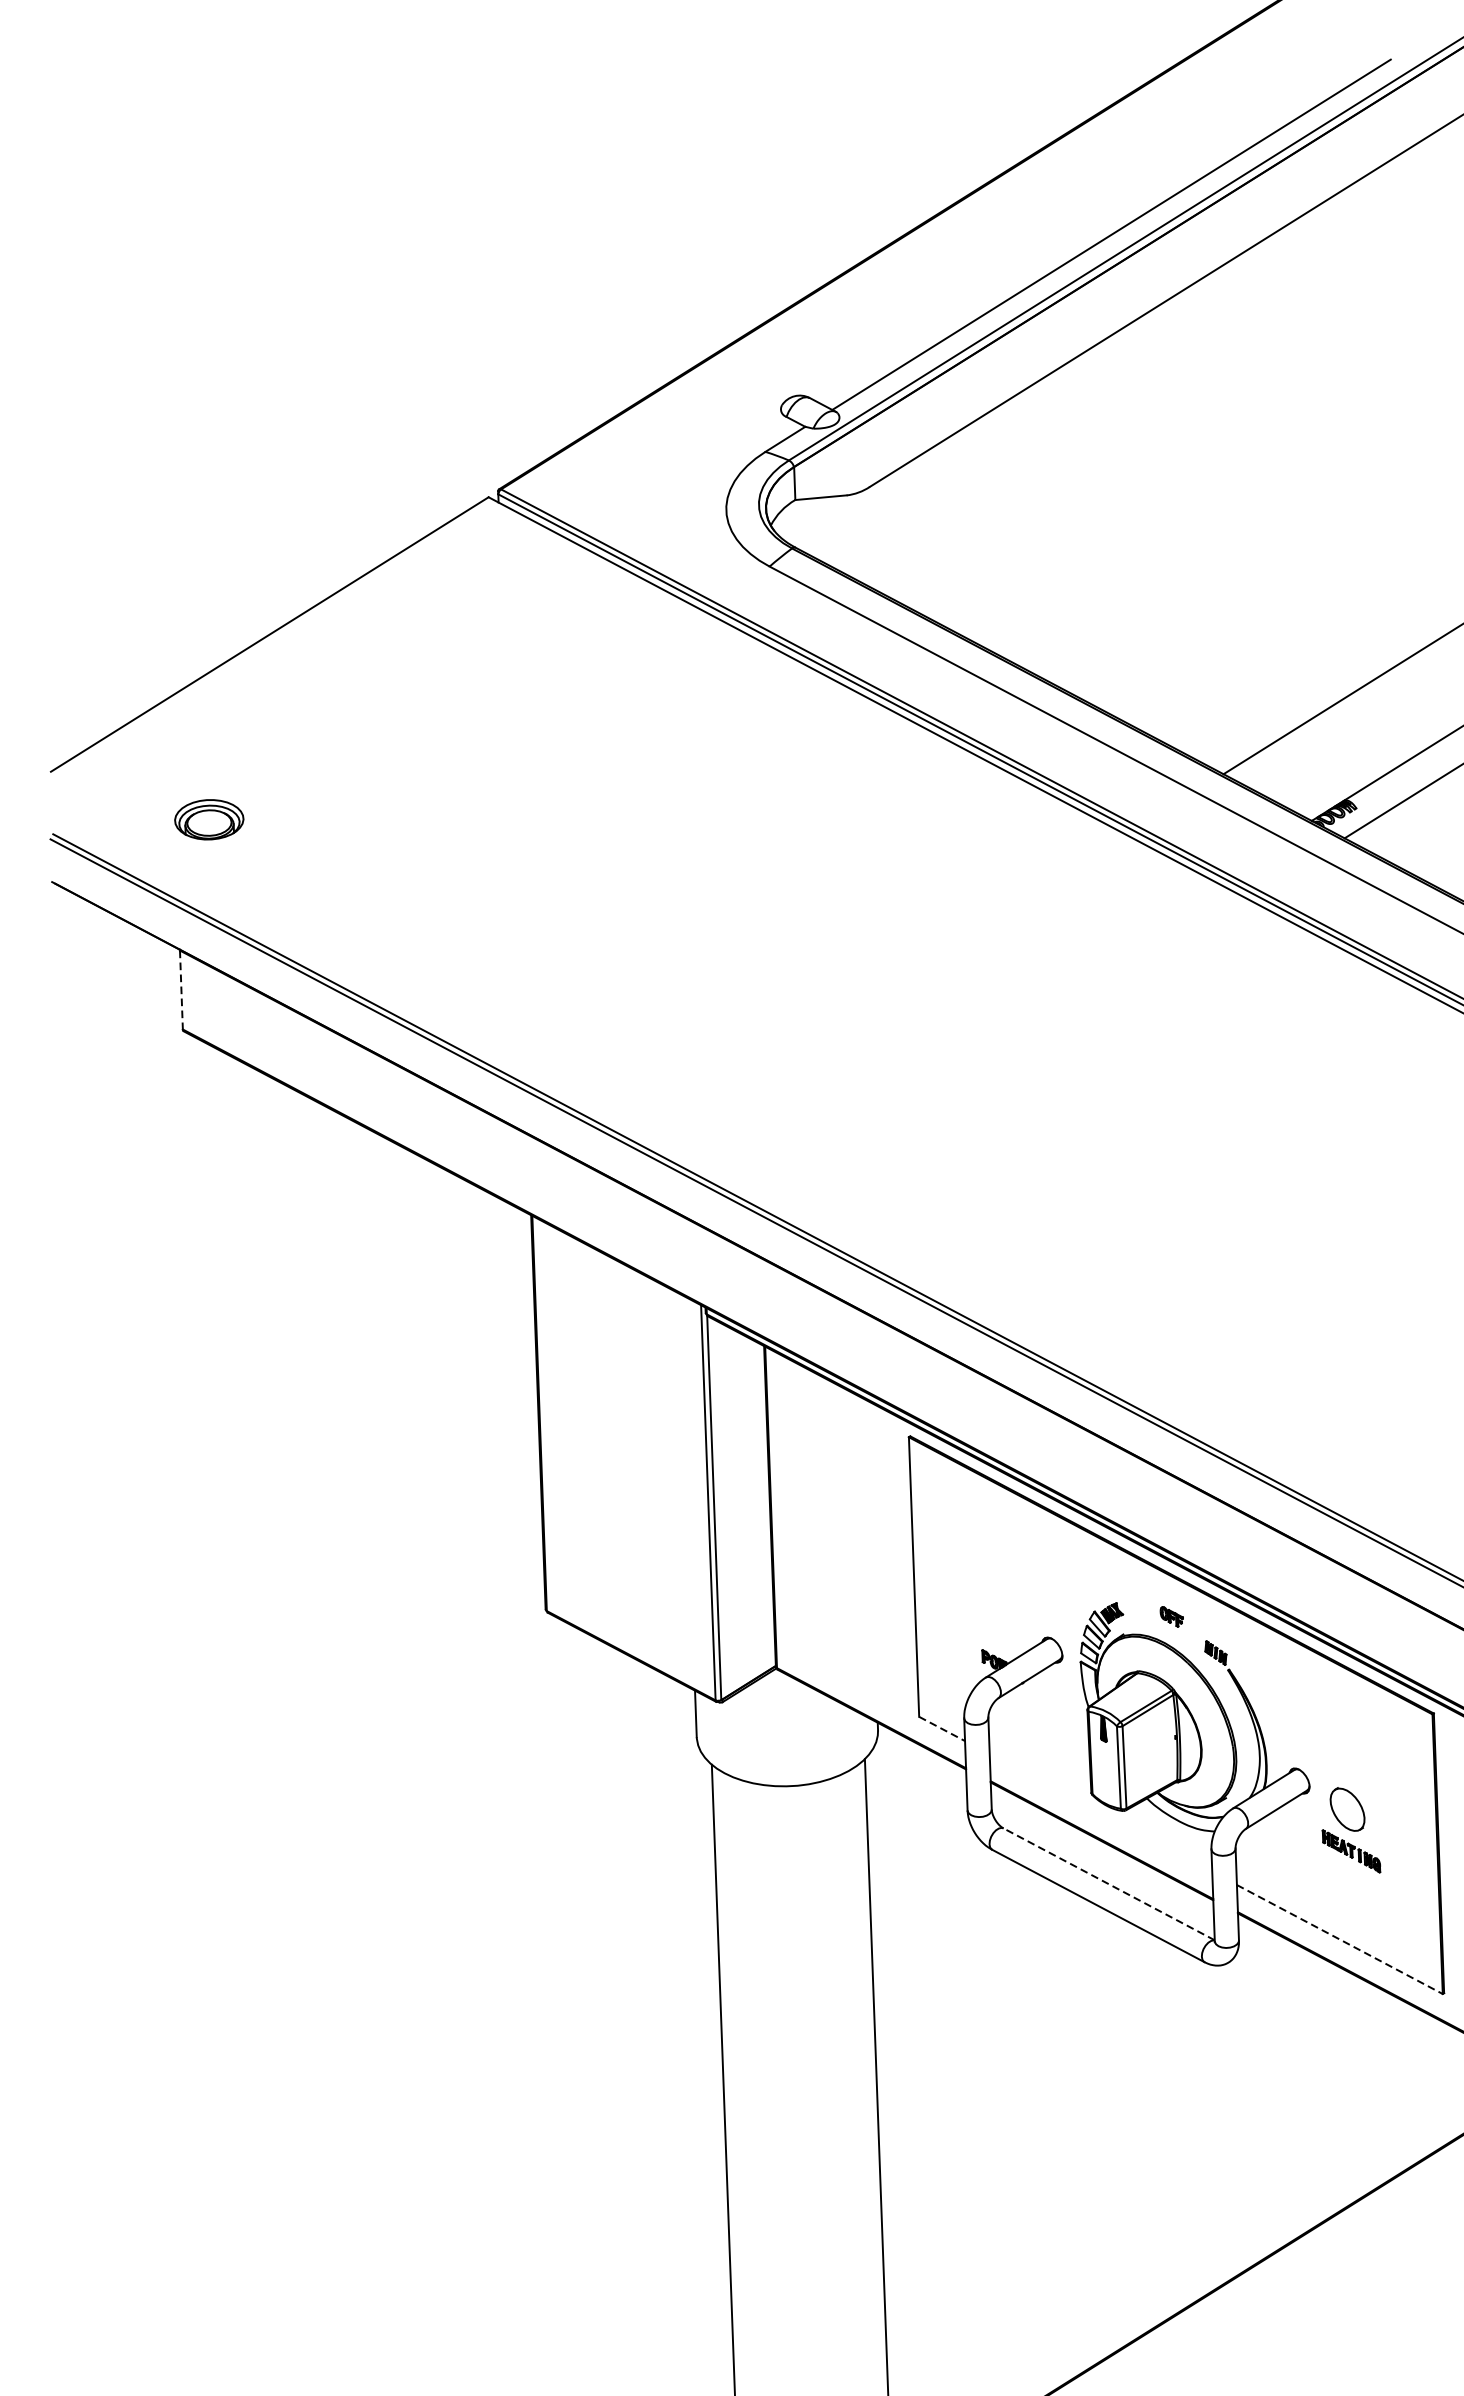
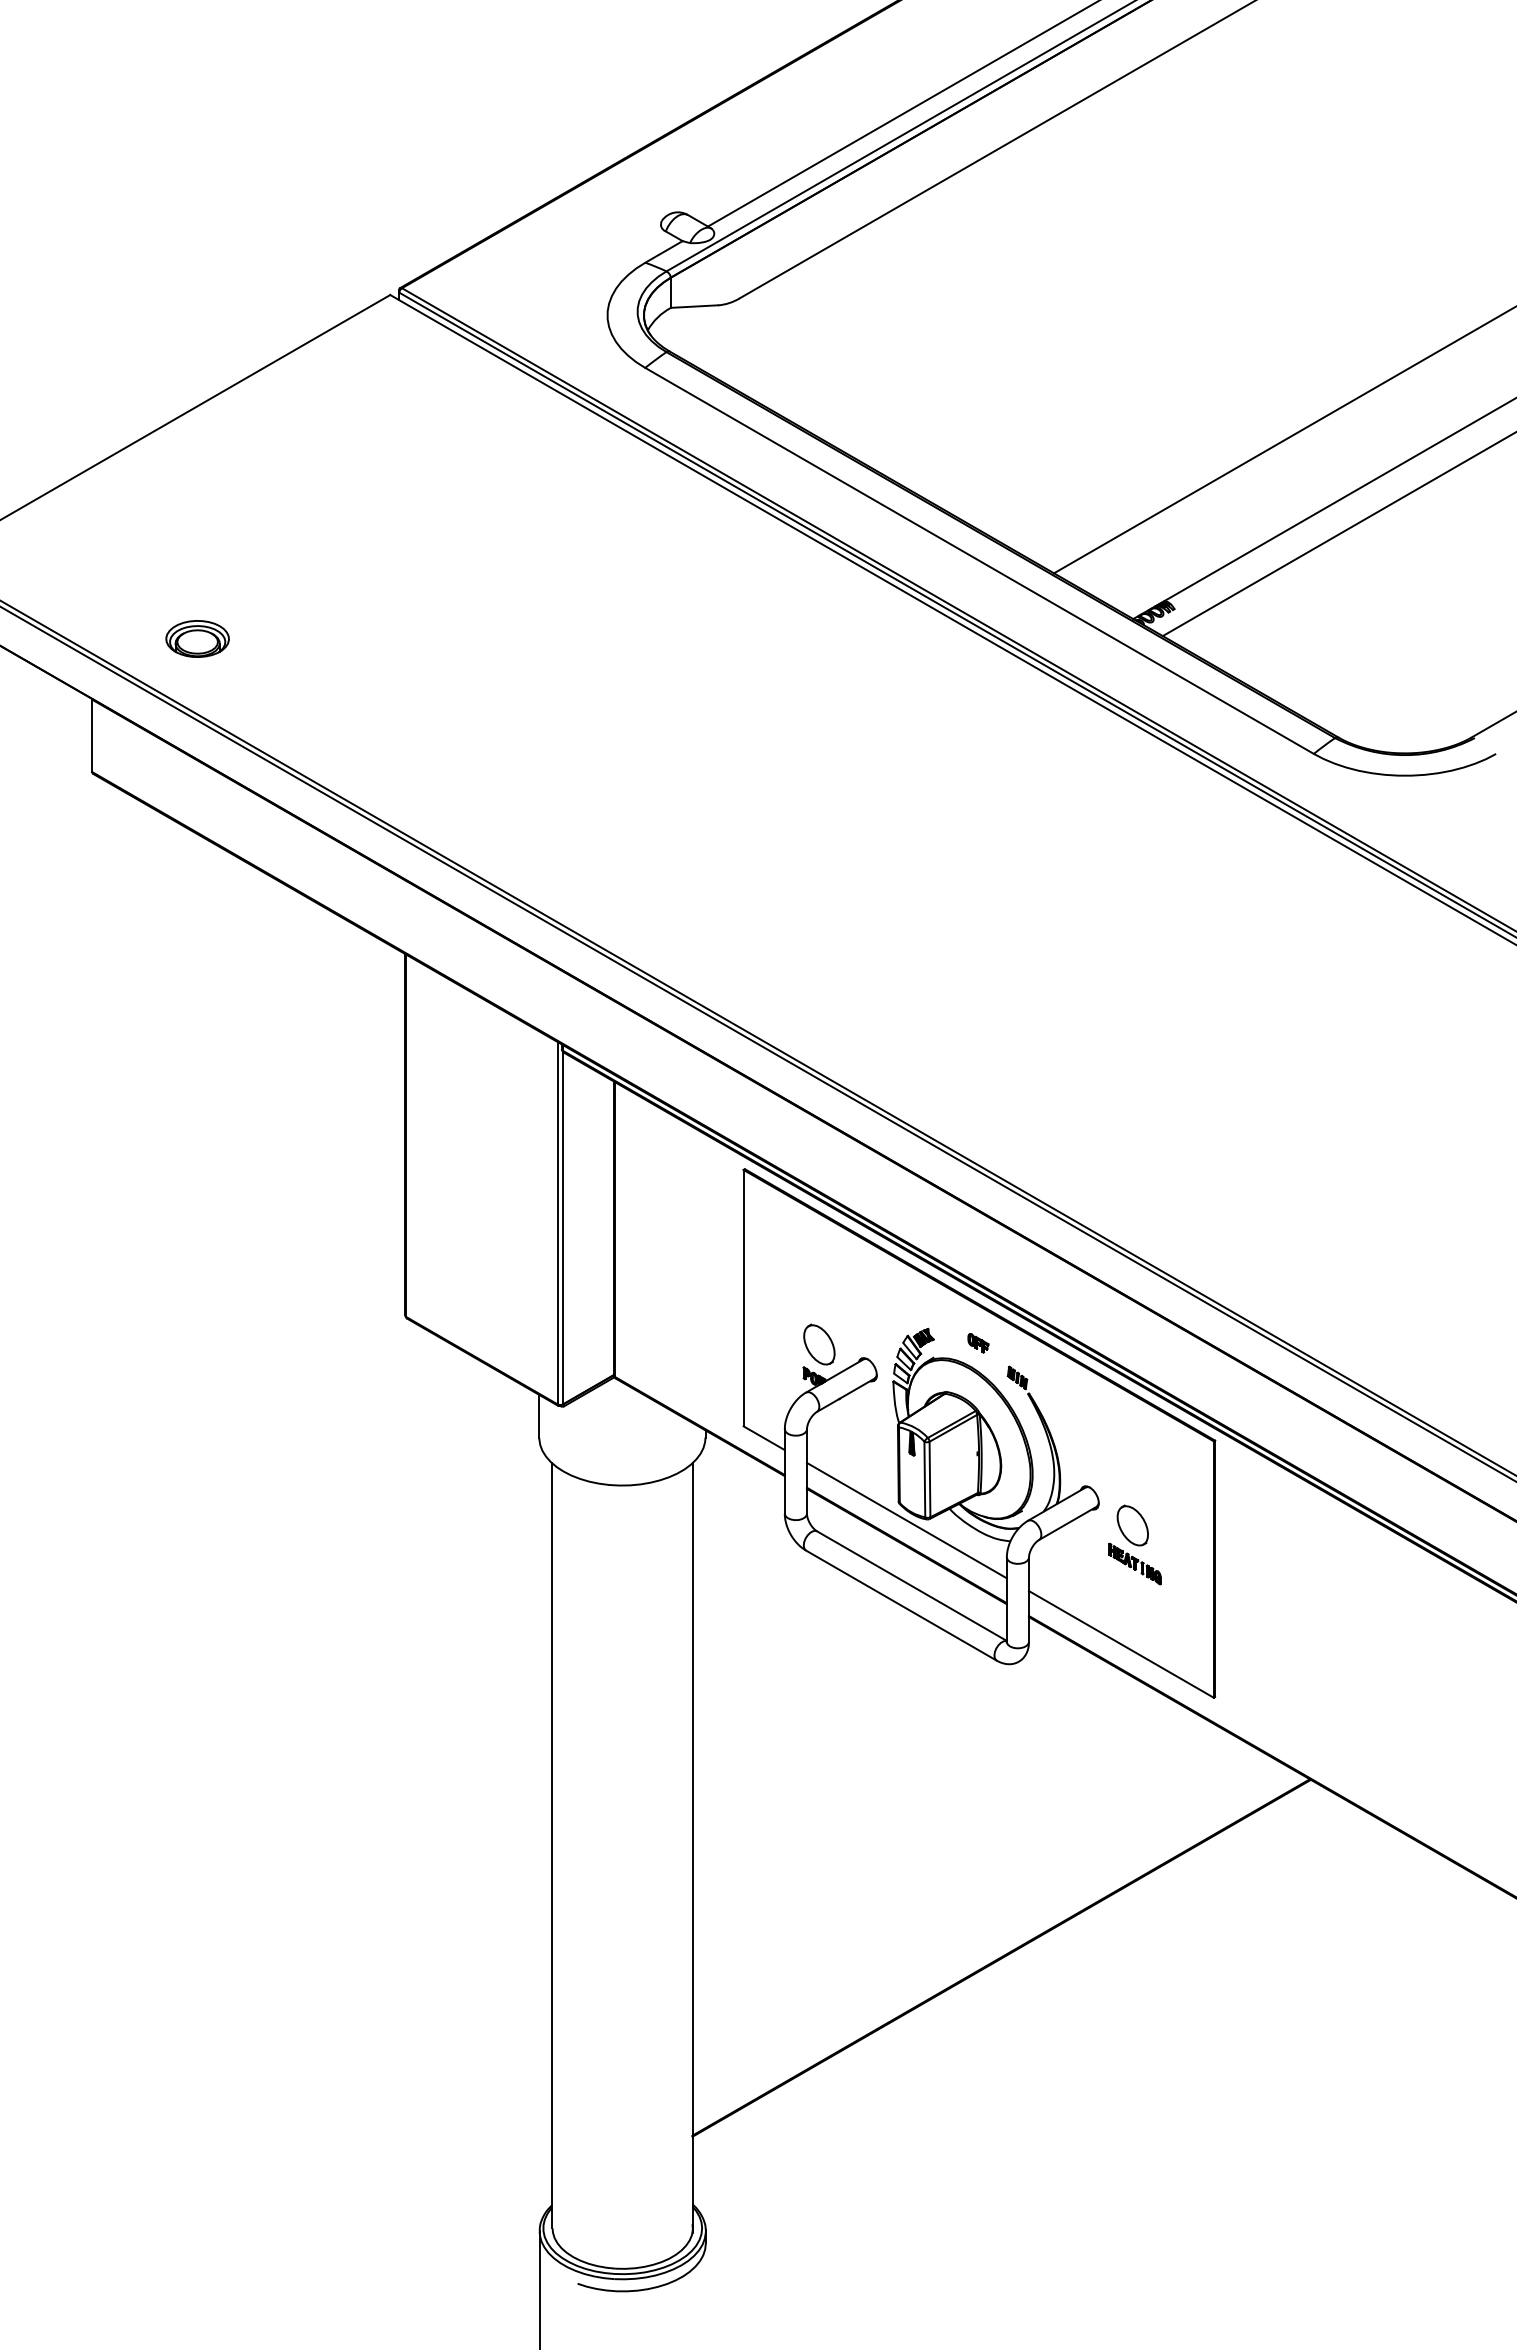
part: (209, 819) -> (197, 638), moved
line: (181, 990) -> (92, 736), dashed -> solid
part: (998, 1624) -> (819, 1344), added
line: (942, 1729) -> (764, 1438), dashed -> solid
line: (1100, 1812) -> (906, 1520), added
line: (1108, 1884) -> (911, 1586), dashed -> solid
line: (1339, 1939) -> (1121, 1644), dashed -> solid

